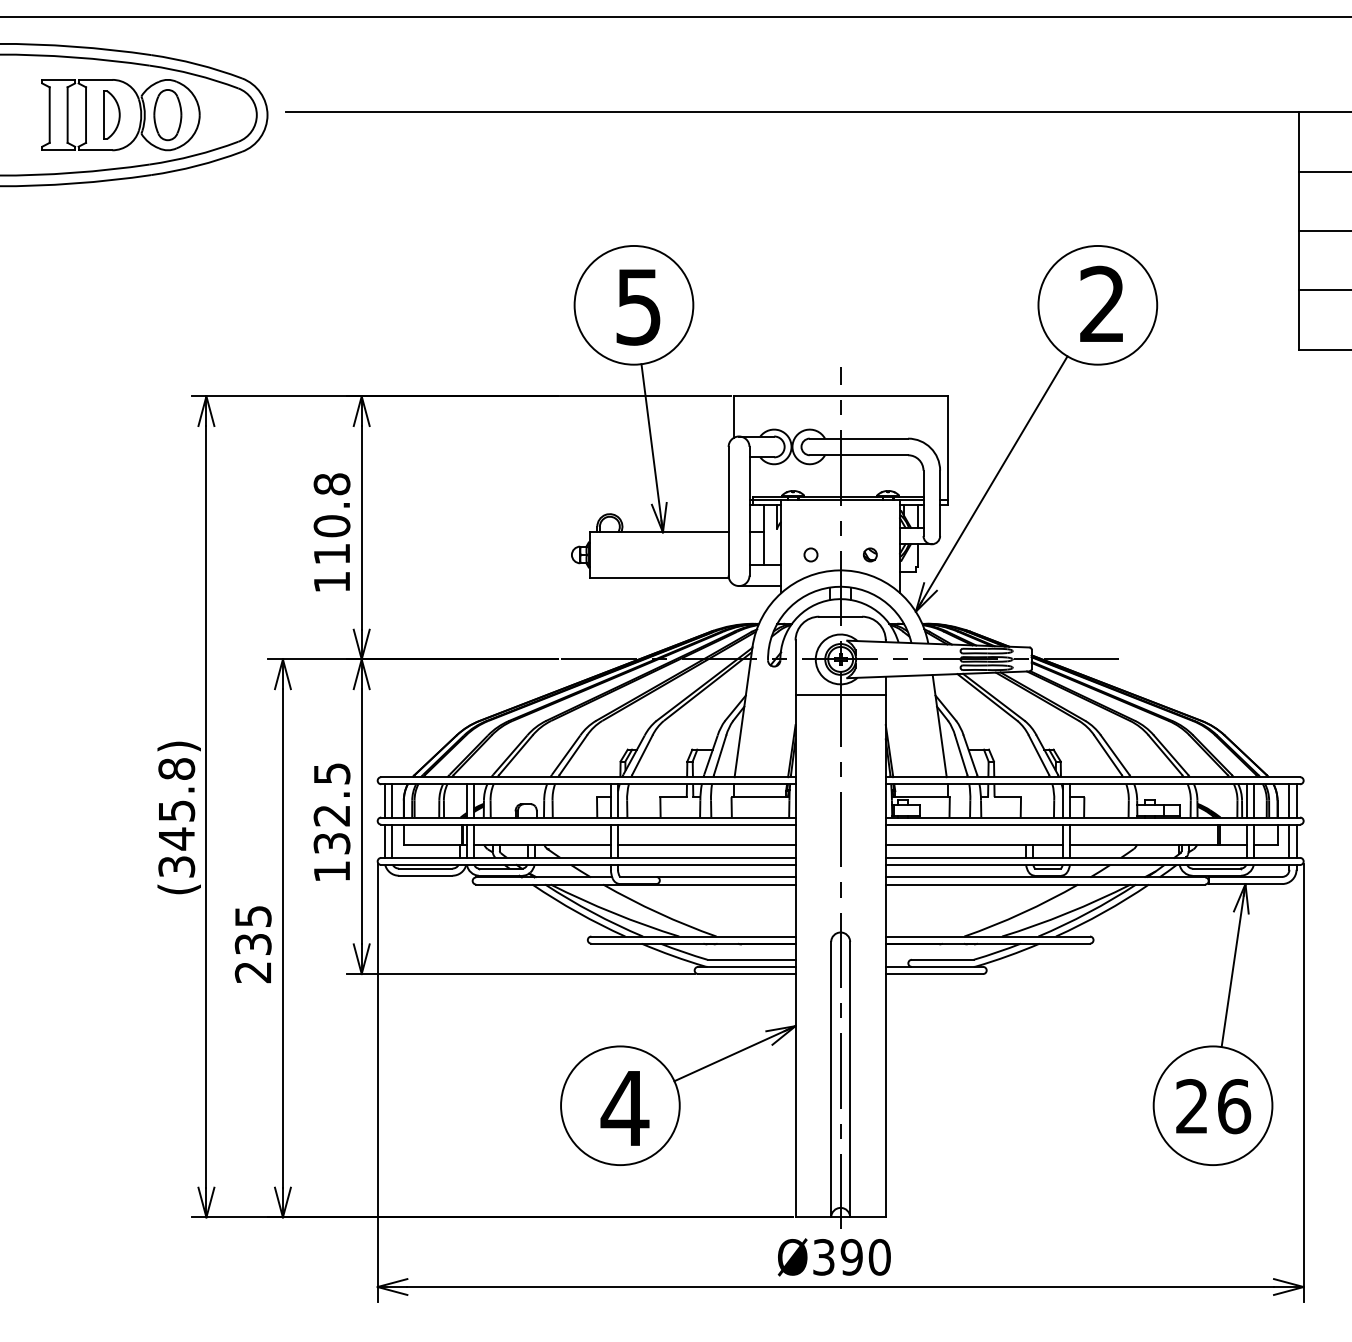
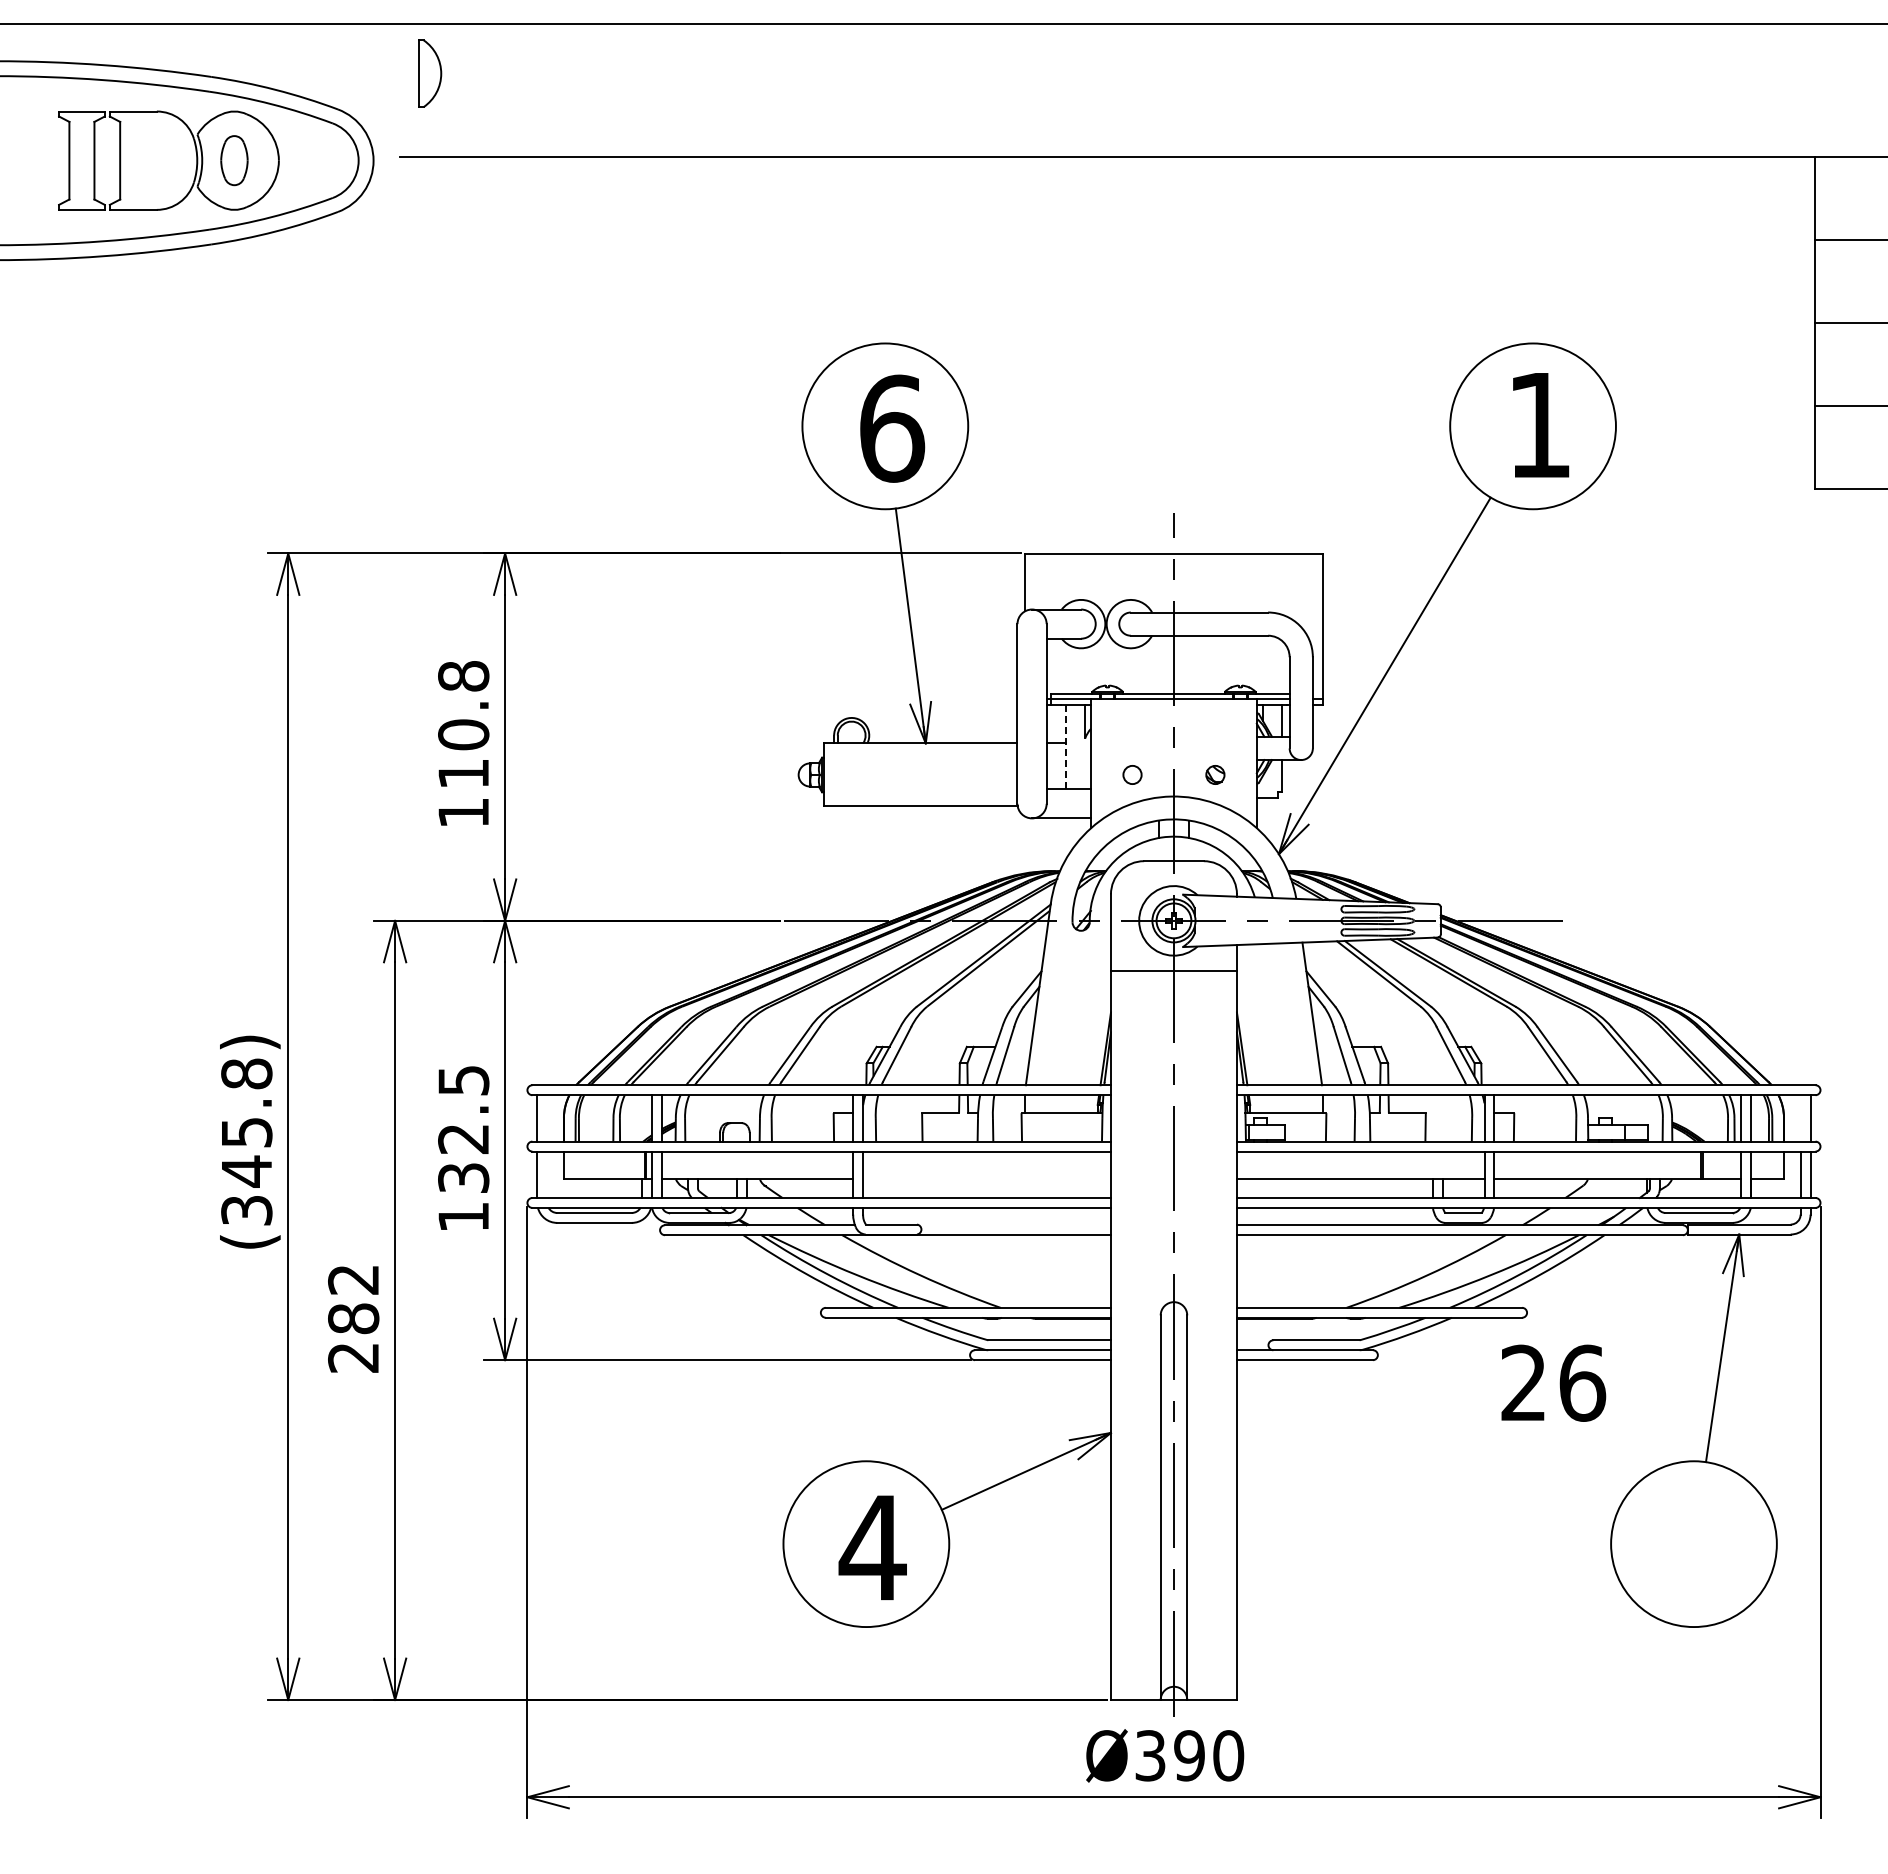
part: (112, 114) -> (430, 73), moved
part: (167, 114) -> (234, 160), size x0.7
text: (1101, 303) -> (1538, 424), 2 -> 1
text: (639, 306) -> (892, 428), 5 -> 6
line: (763, 535) -> (1066, 747), solid -> dashed
line: (392, 800) -> (547, 1118), removed
line: (1289, 800) -> (1800, 1118), removed
line: (392, 841) -> (547, 1174), removed
line: (706, 844) -> (986, 1179), removed
line: (726, 877) -> (1014, 1225), removed
text: (253, 930) -> (353, 1299), 235 -> 282
text: (1213, 1106) -> (1553, 1382), moved

